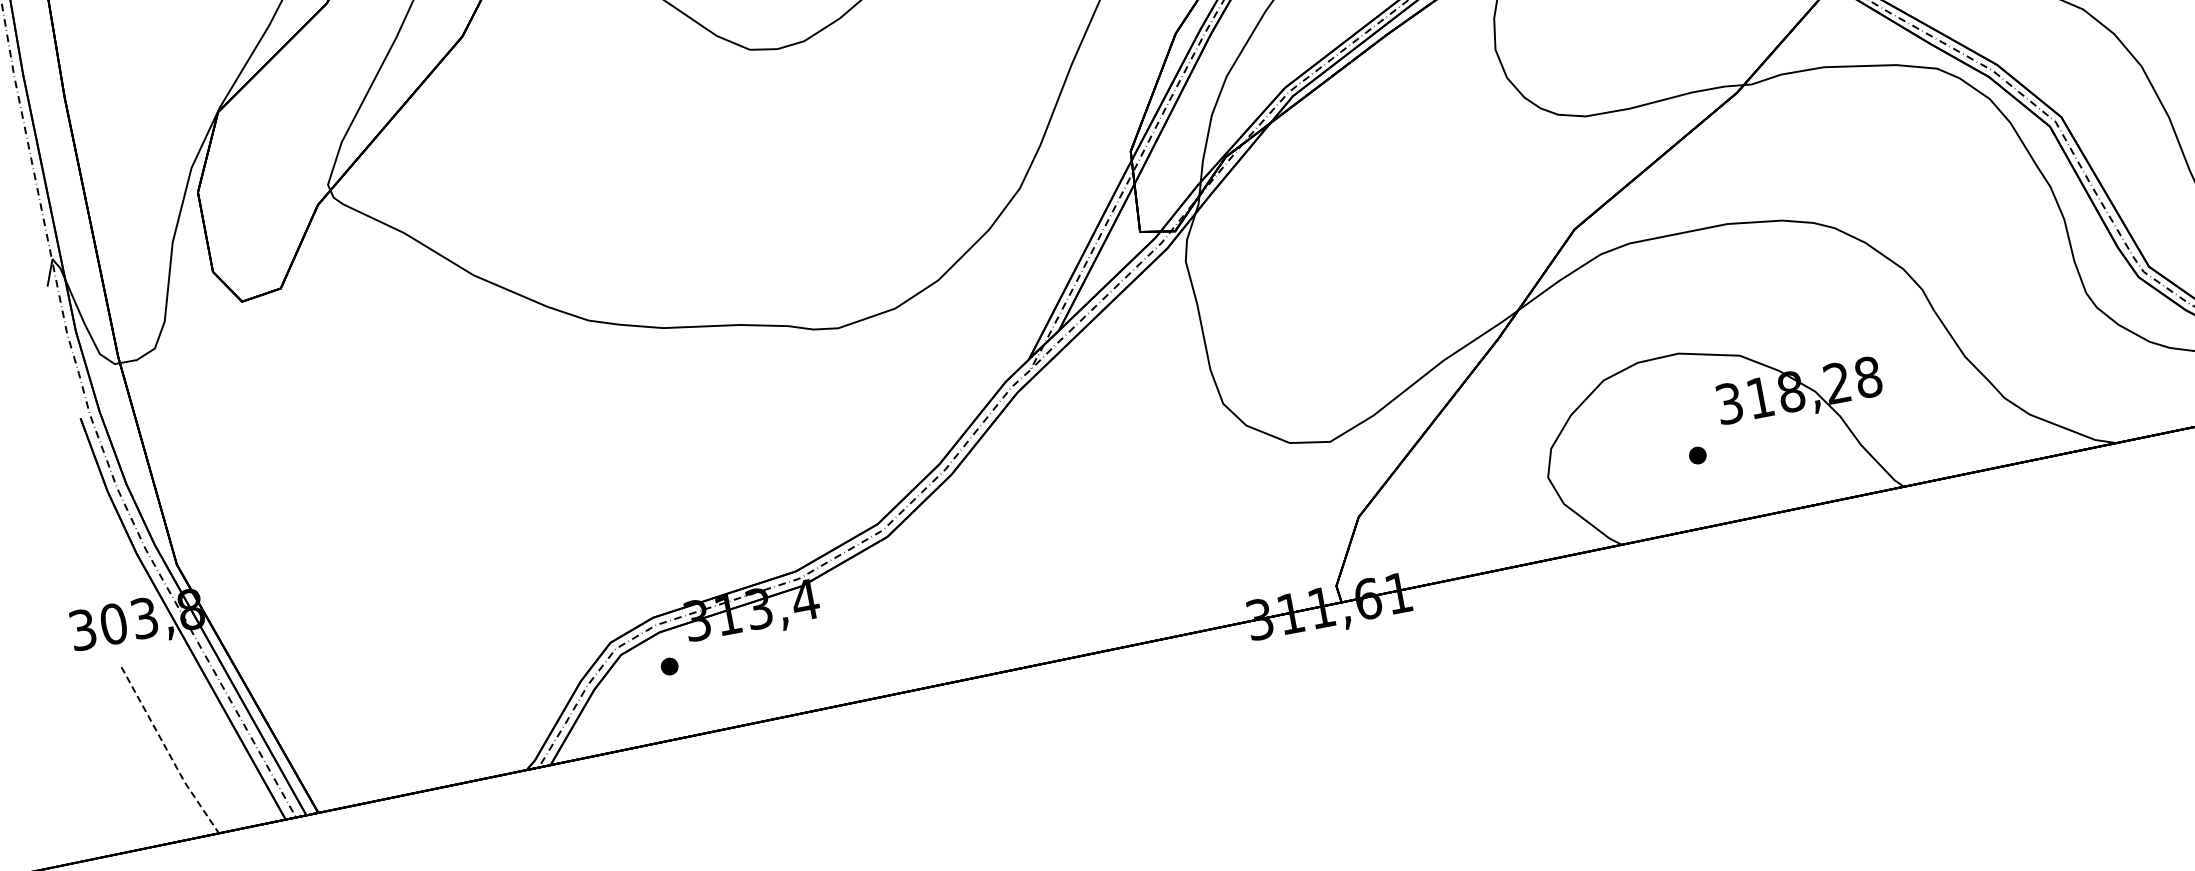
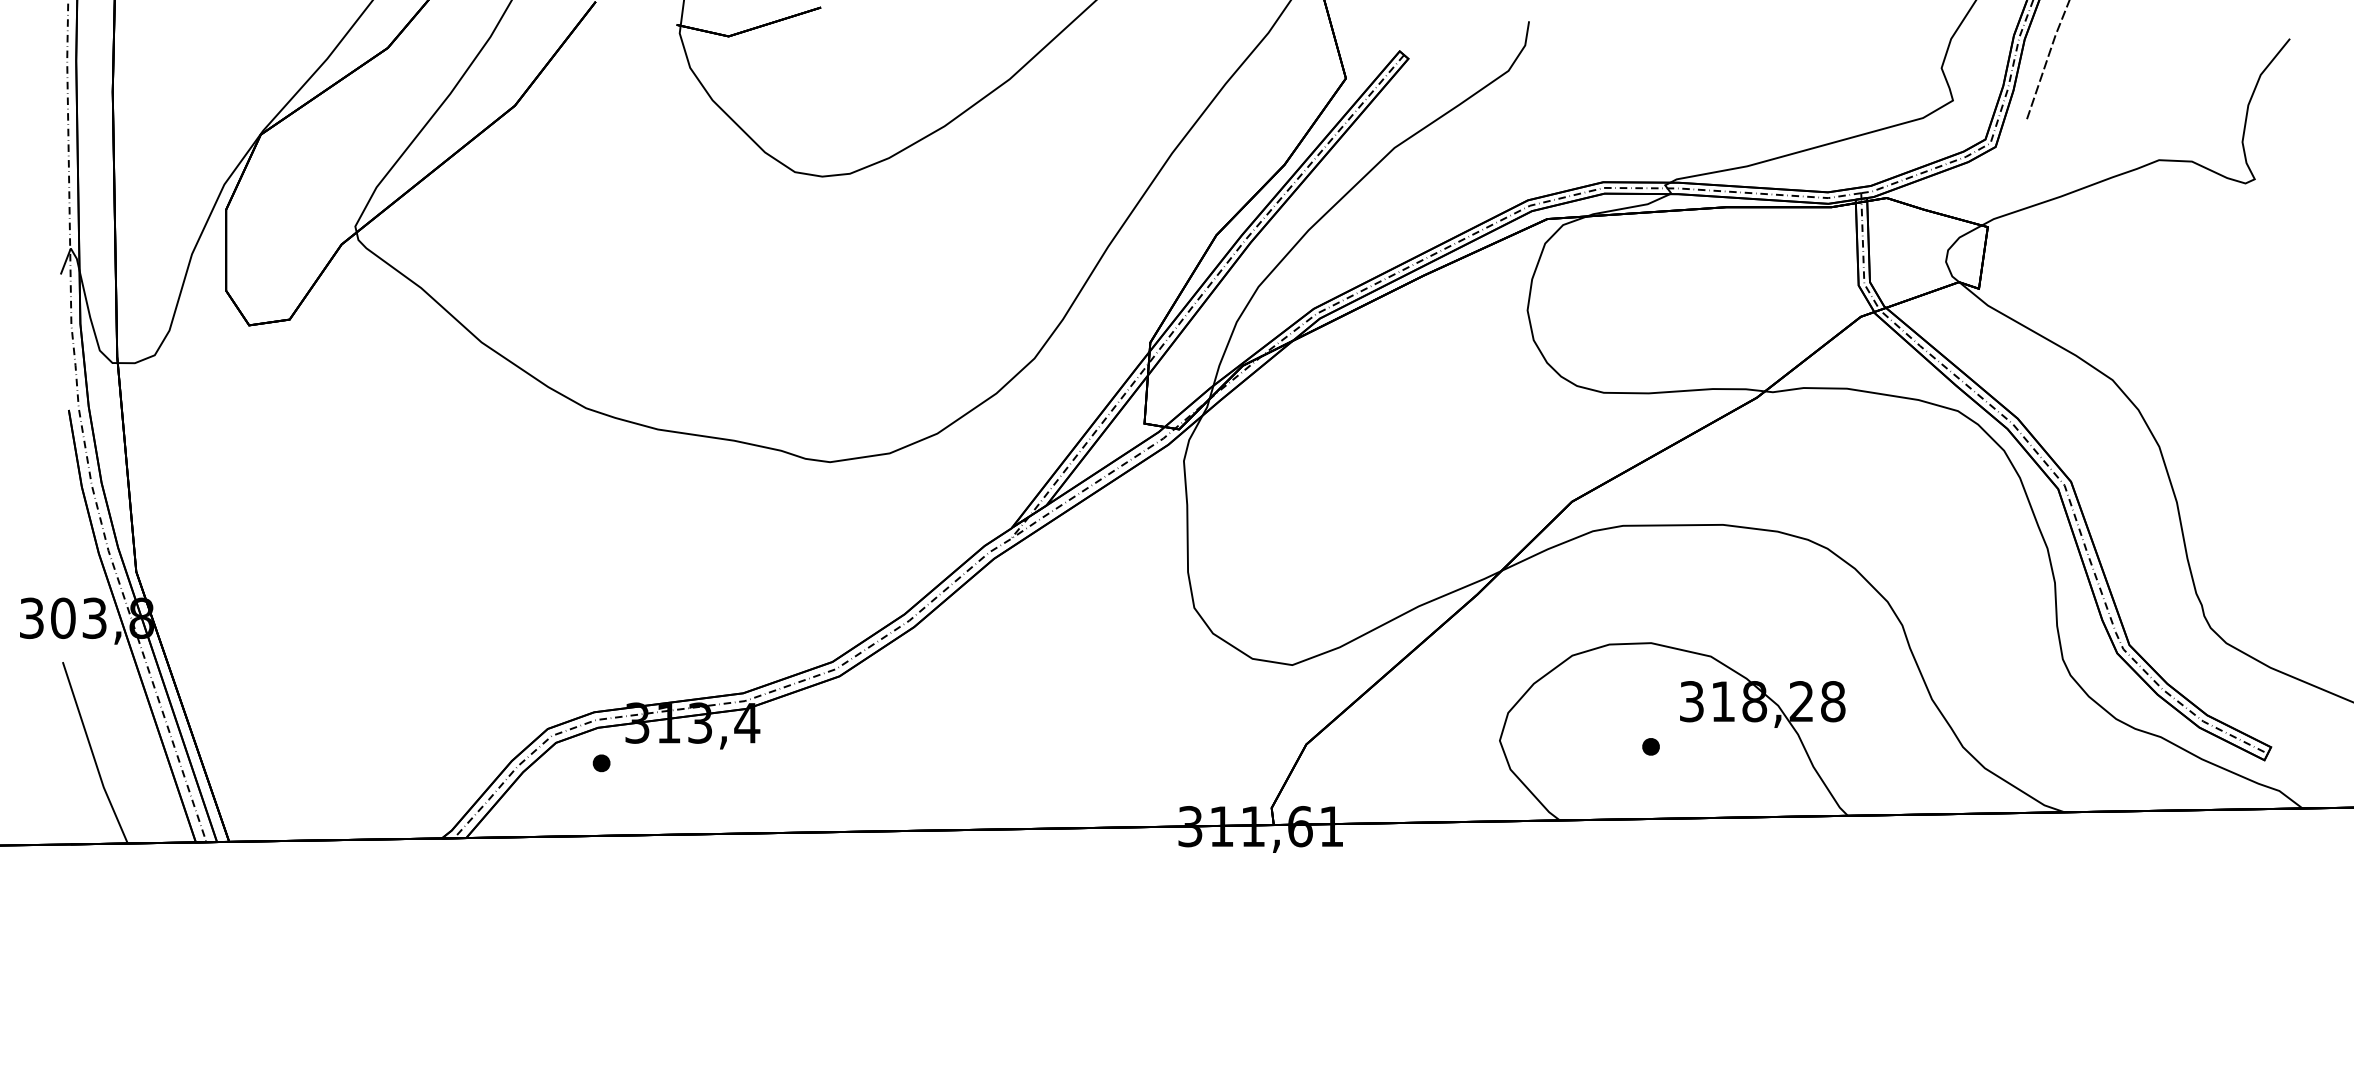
line: (168, 753) -> (93, 755), dashed -> solid

